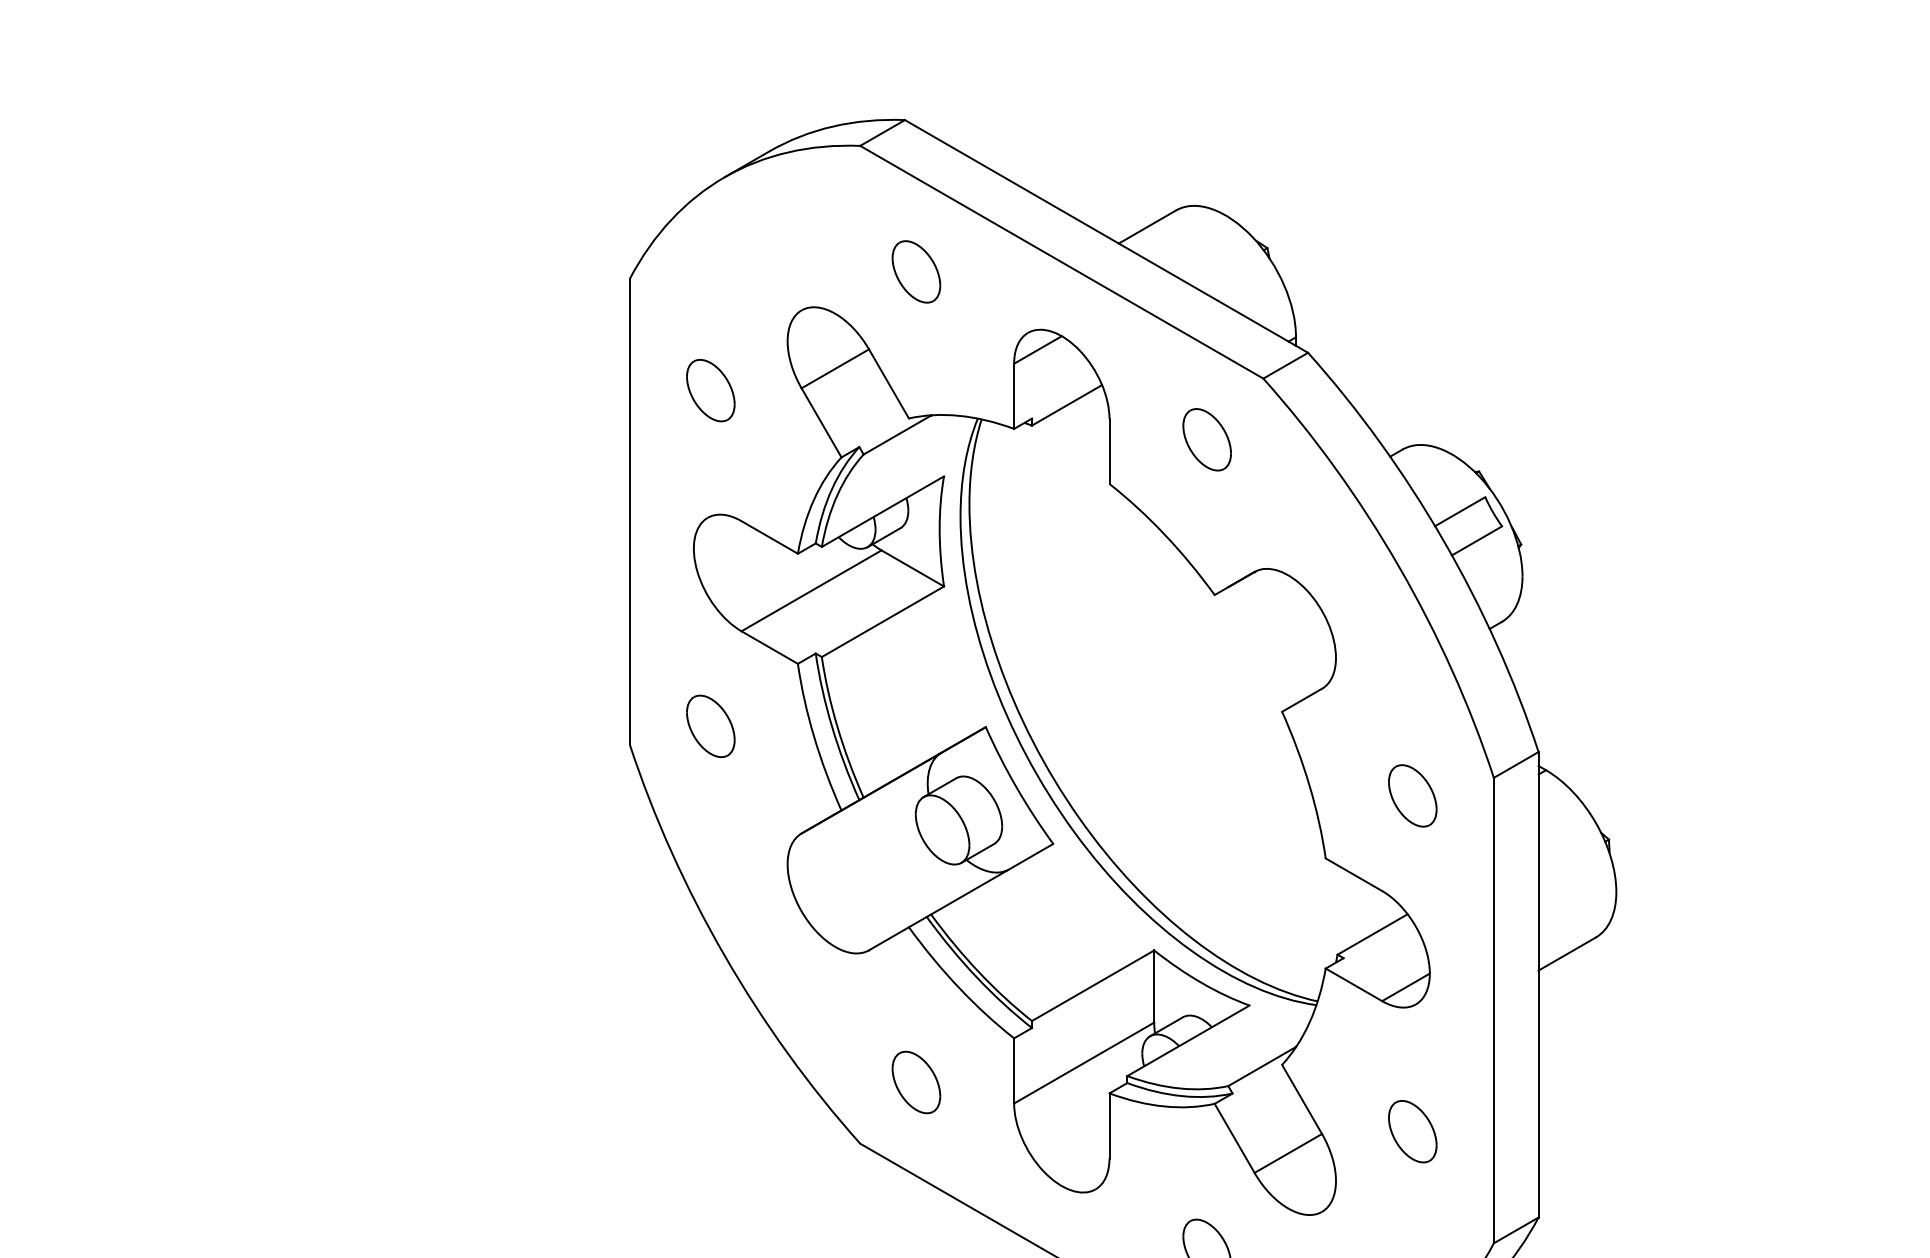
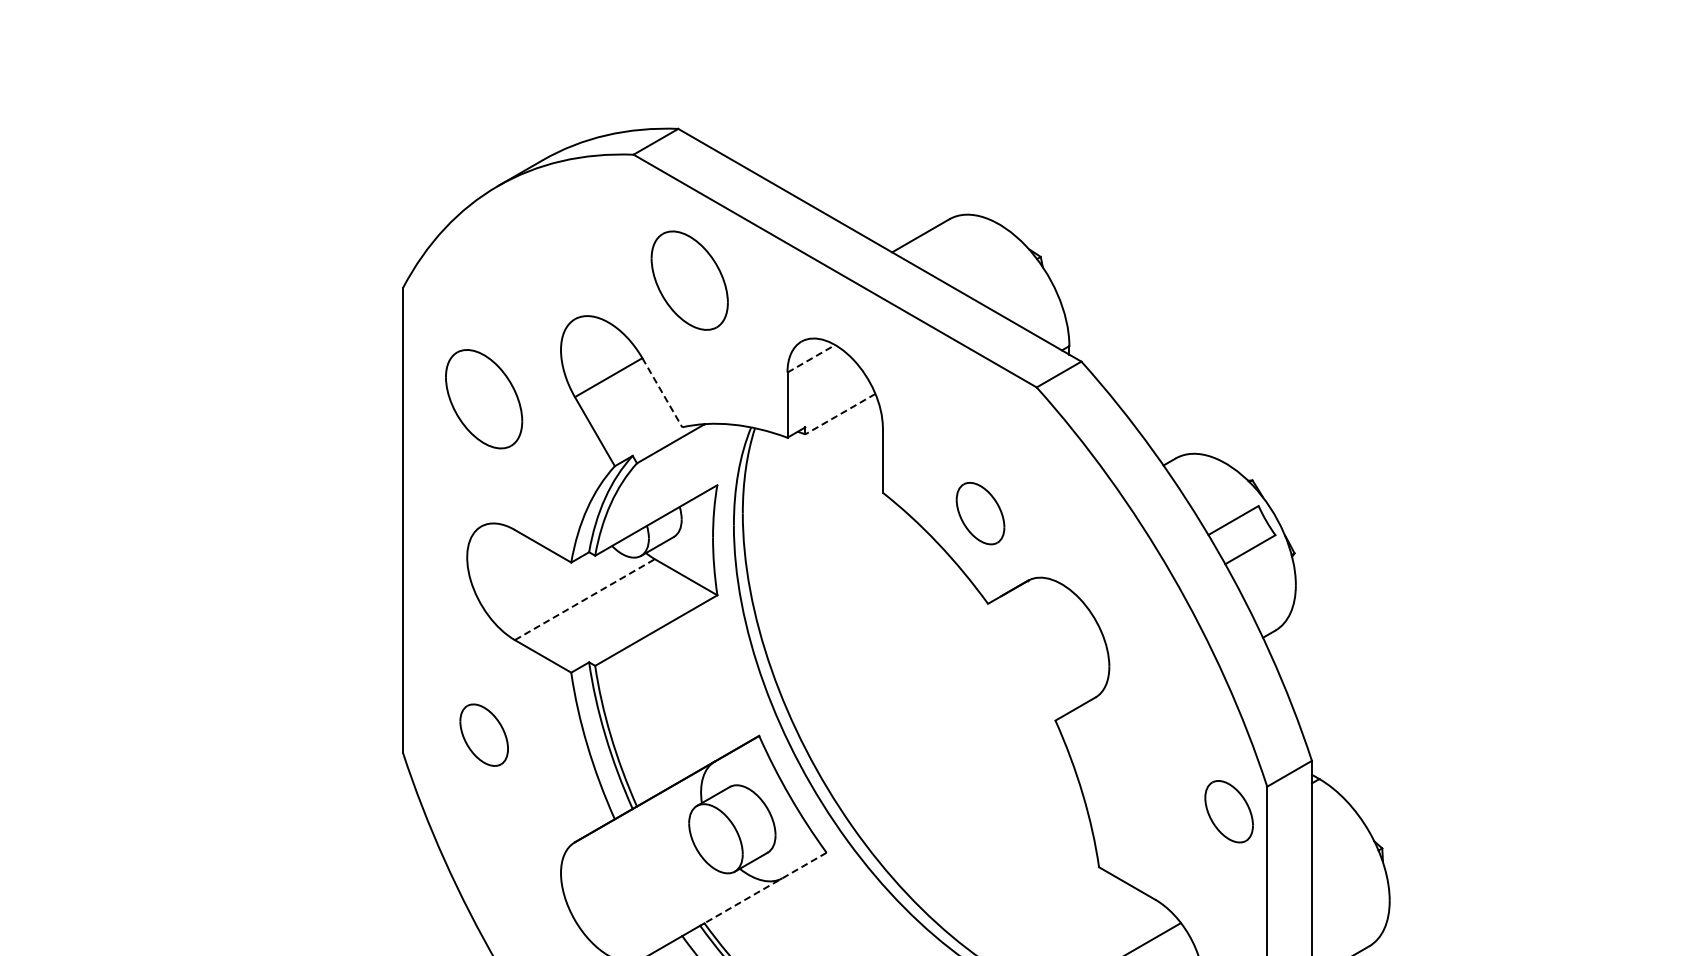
part: (916, 271) -> (689, 280), size x1.6
line: (1037, 349) -> (810, 358), solid -> dashed
line: (888, 383) -> (661, 392), solid -> dashed
part: (710, 390) -> (483, 399), size x1.6
line: (1066, 405) -> (839, 414), solid -> dashed
part: (1206, 439) -> (979, 513), moved
line: (811, 590) -> (584, 599), solid -> dashed
part: (1412, 795) -> (1228, 811), moved
line: (992, 879) -> (765, 888), solid -> dashed

